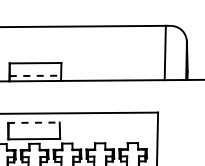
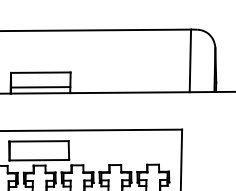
line: (35, 75) -> (40, 86), dashed -> solid
line: (33, 122) -> (38, 141), dashed -> solid

